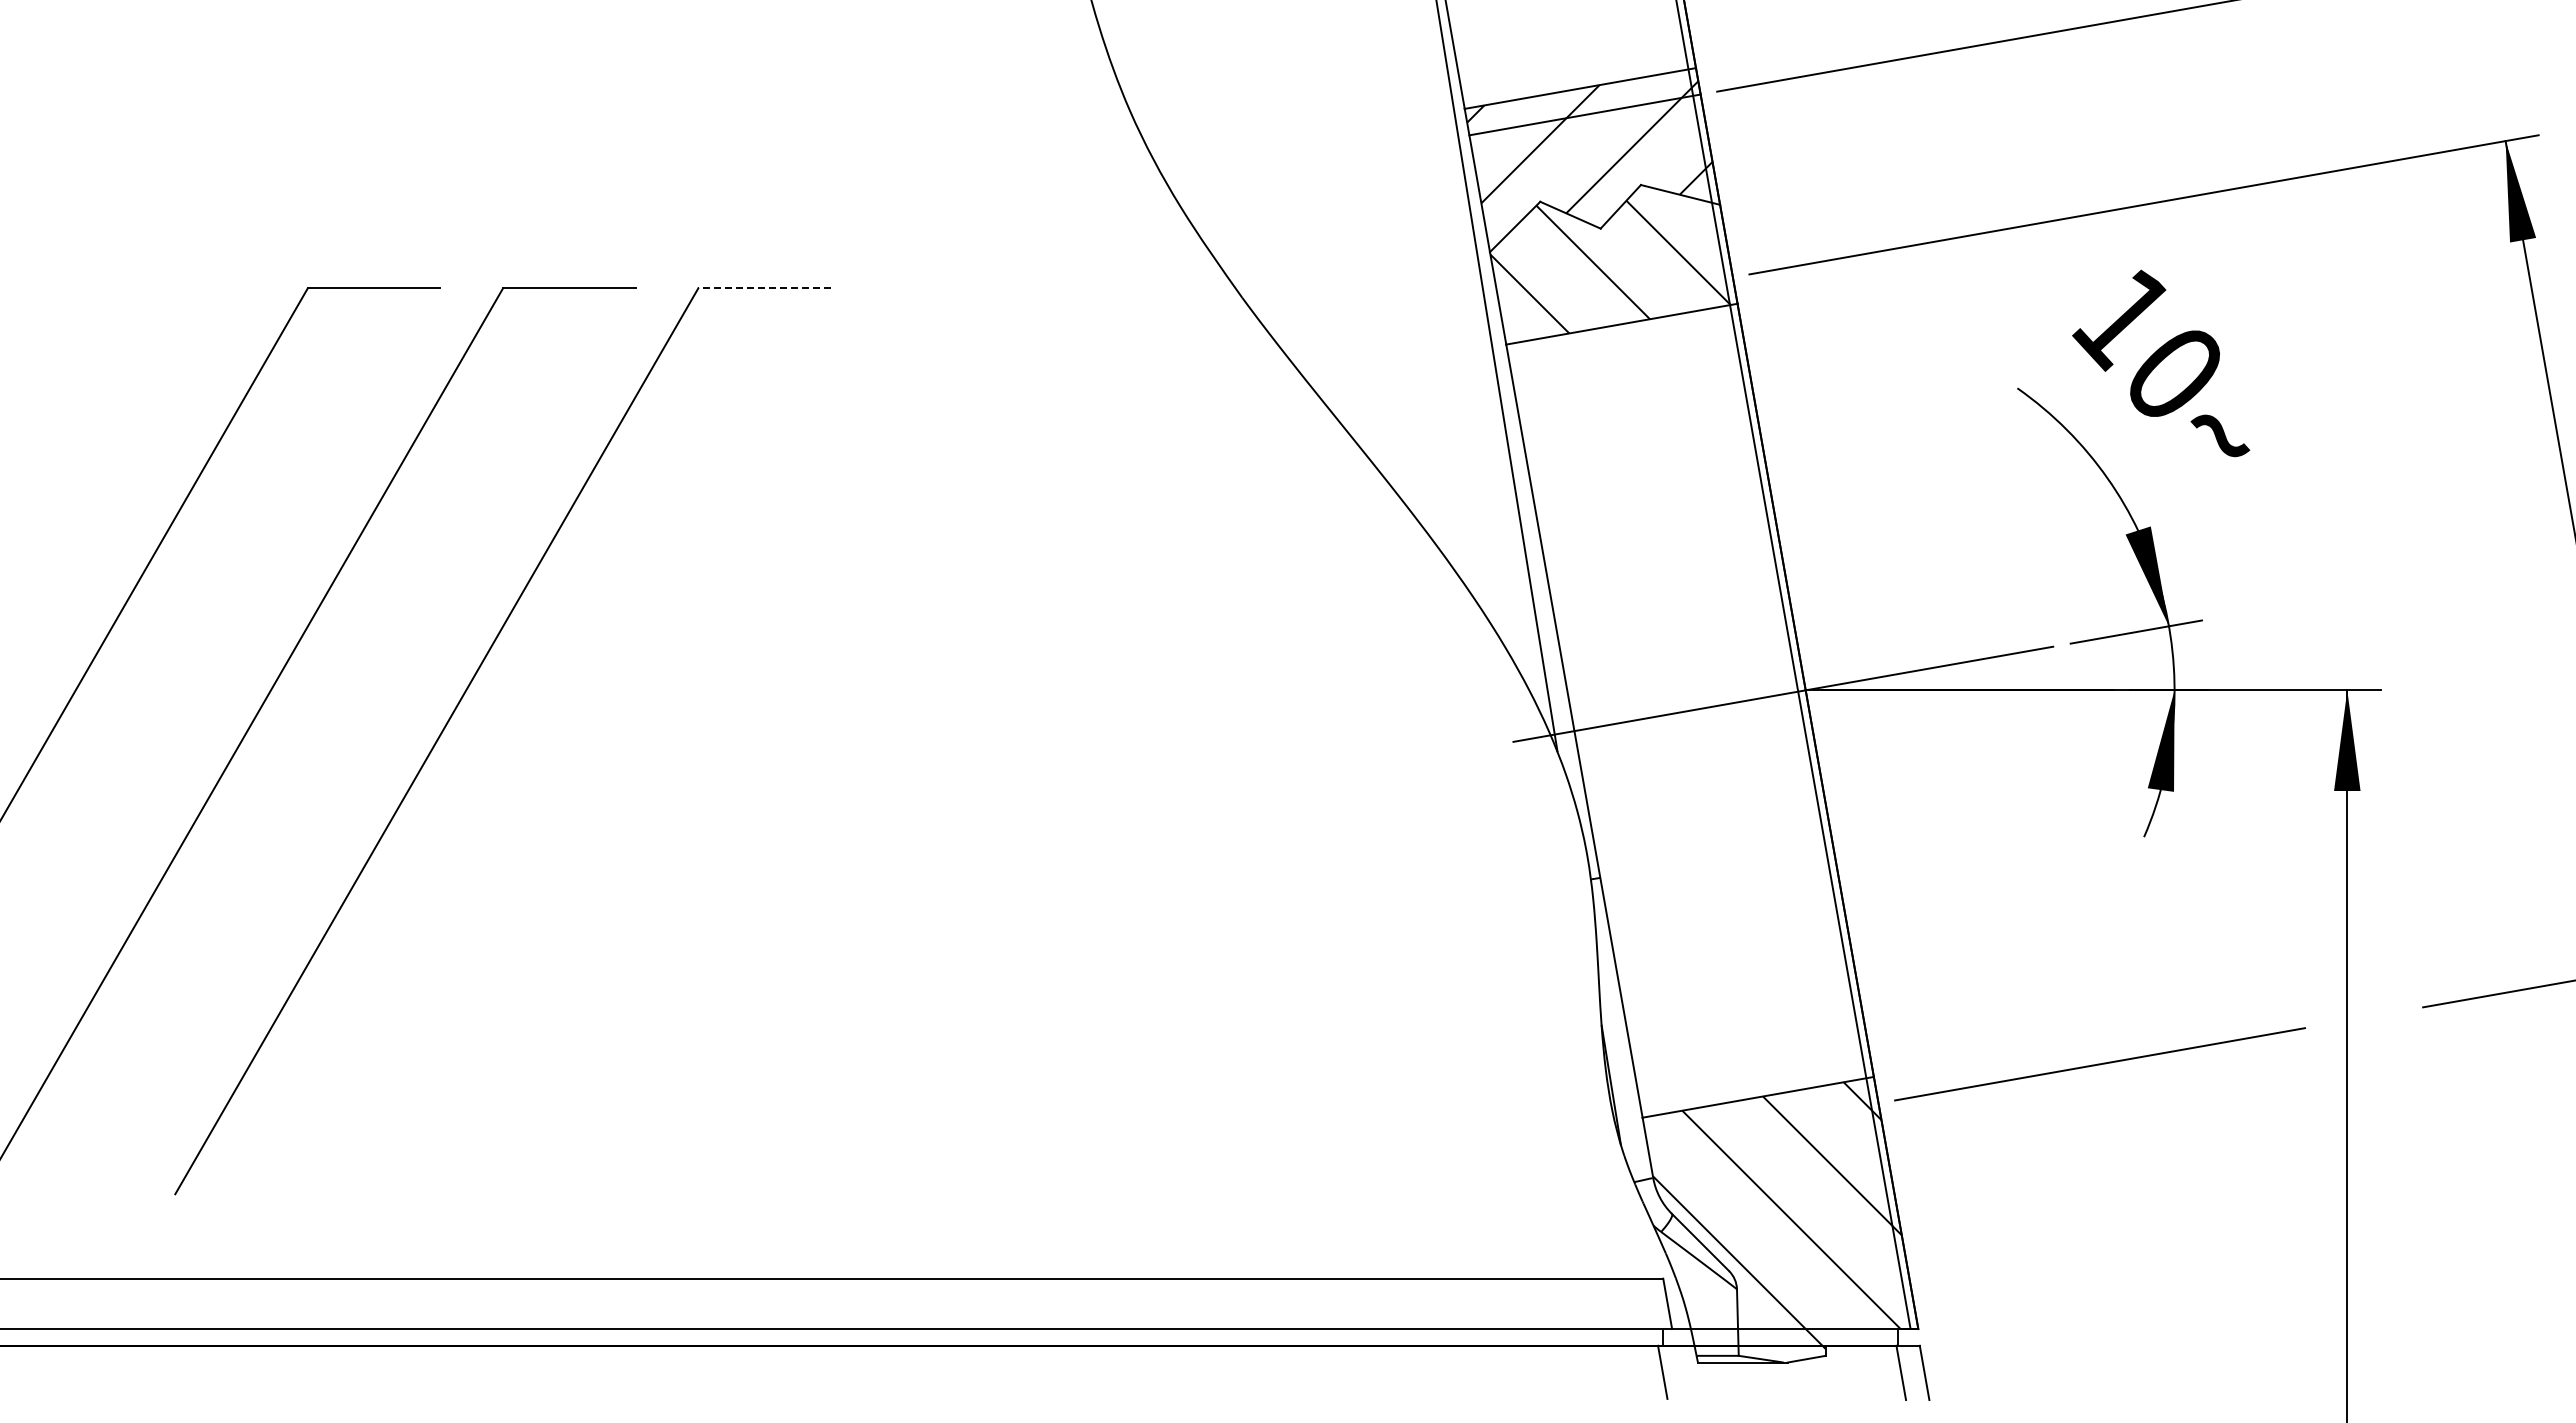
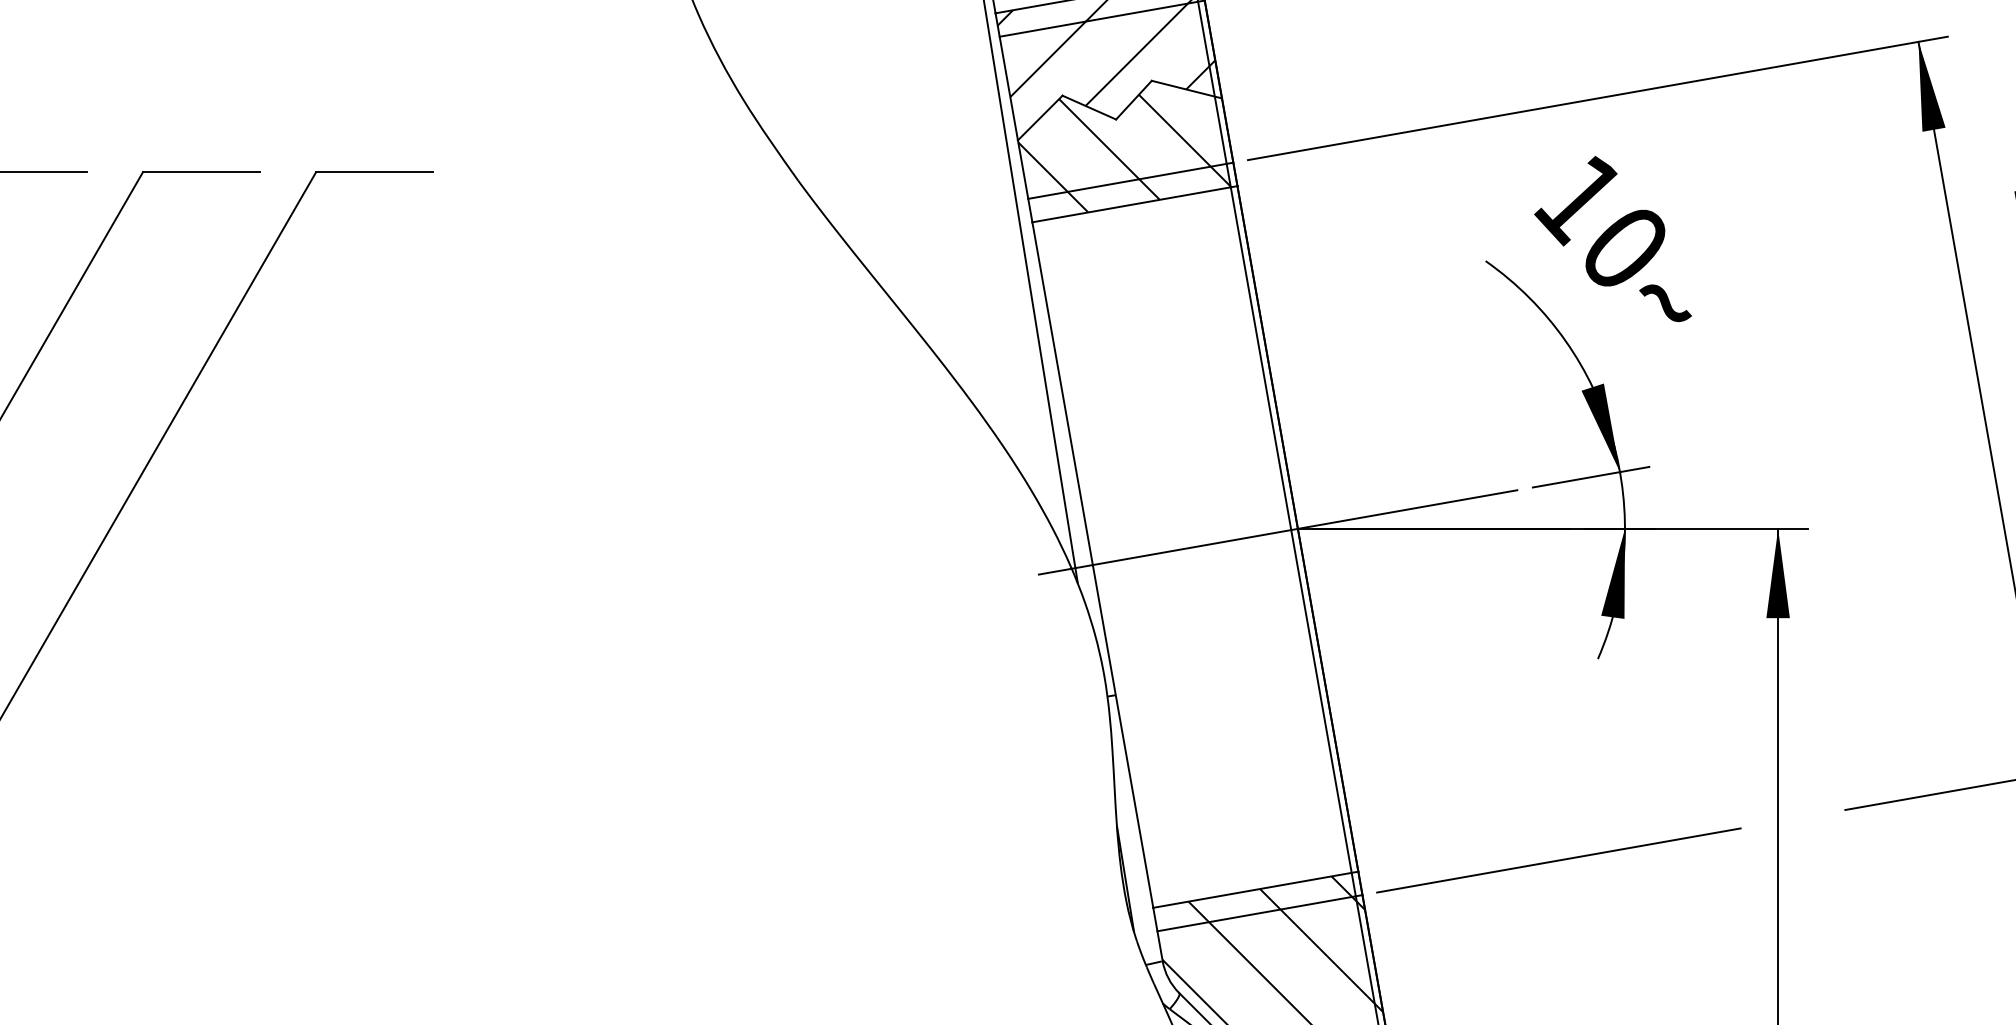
line: (764, 288) -> (374, 172), dashed -> solid
line: (1616, 297) -> (1130, 180), added
line: (1762, 1123) -> (1259, 912), added

